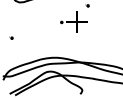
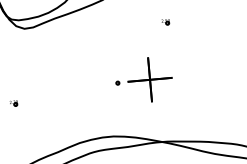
part: (73, 21) -> (142, 79), moved

